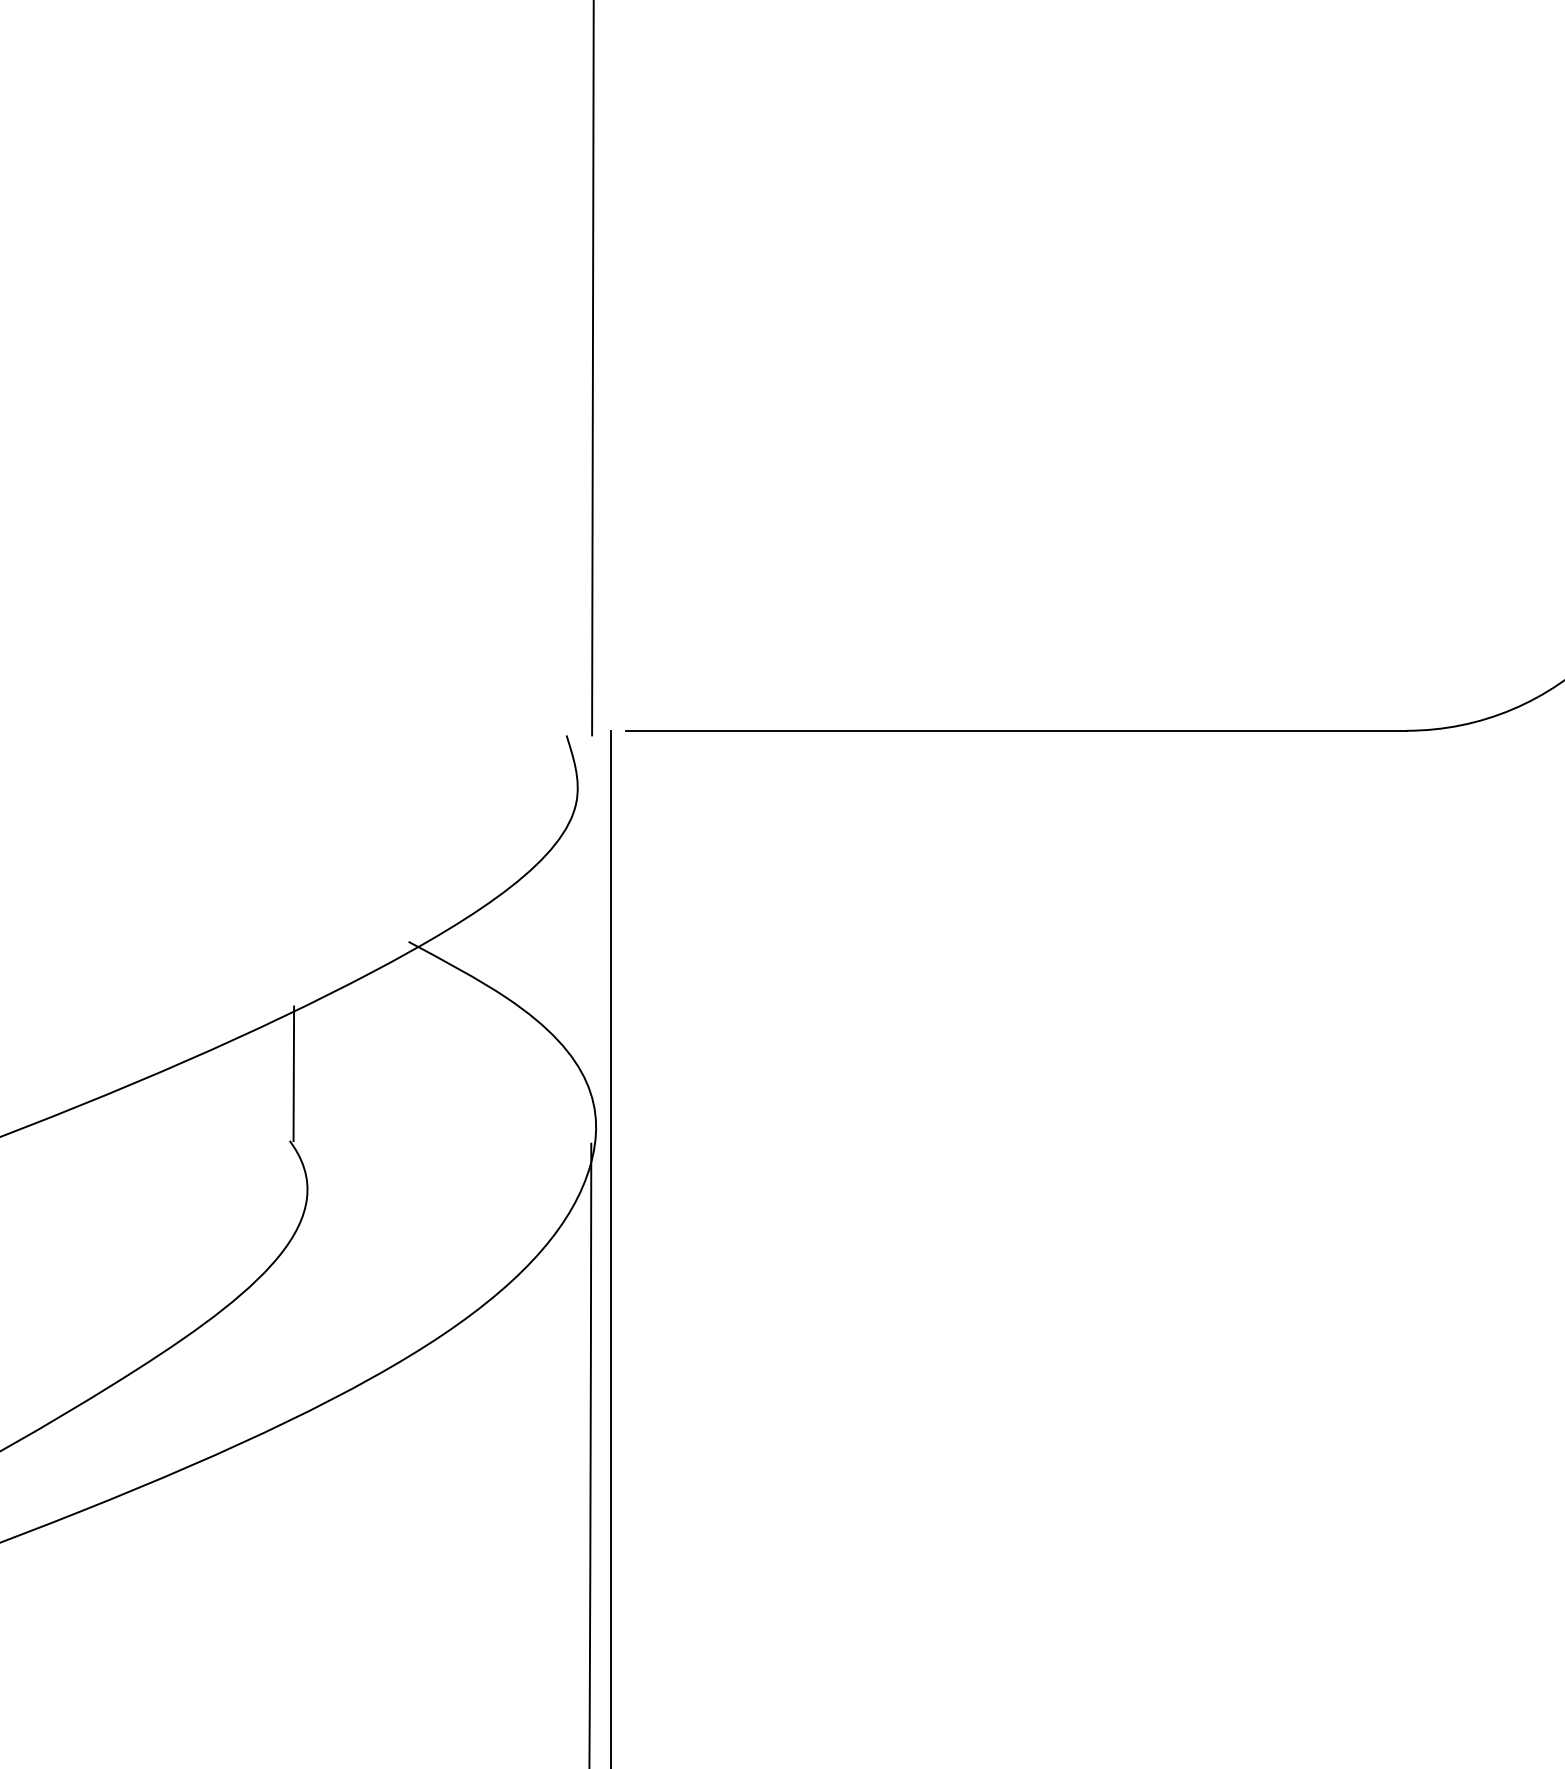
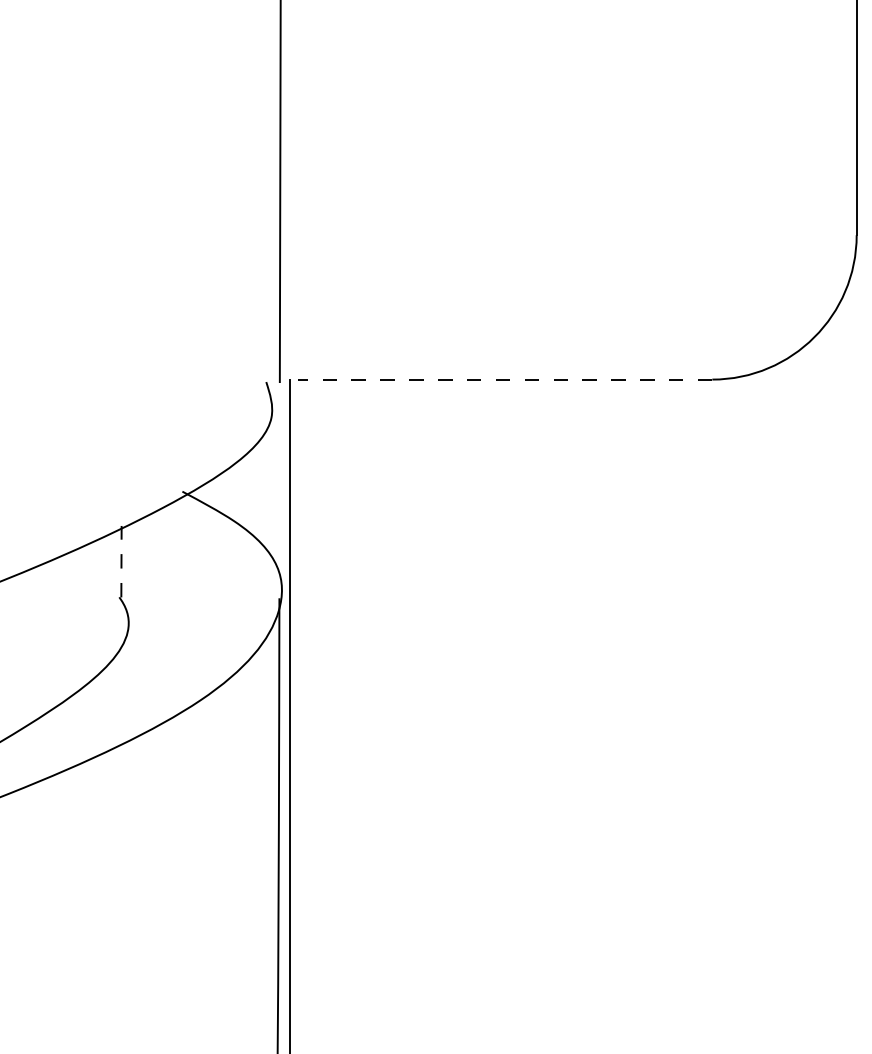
line: (1015, 730) -> (504, 379), solid -> dashed
line: (293, 1073) -> (121, 561), solid -> dashed

